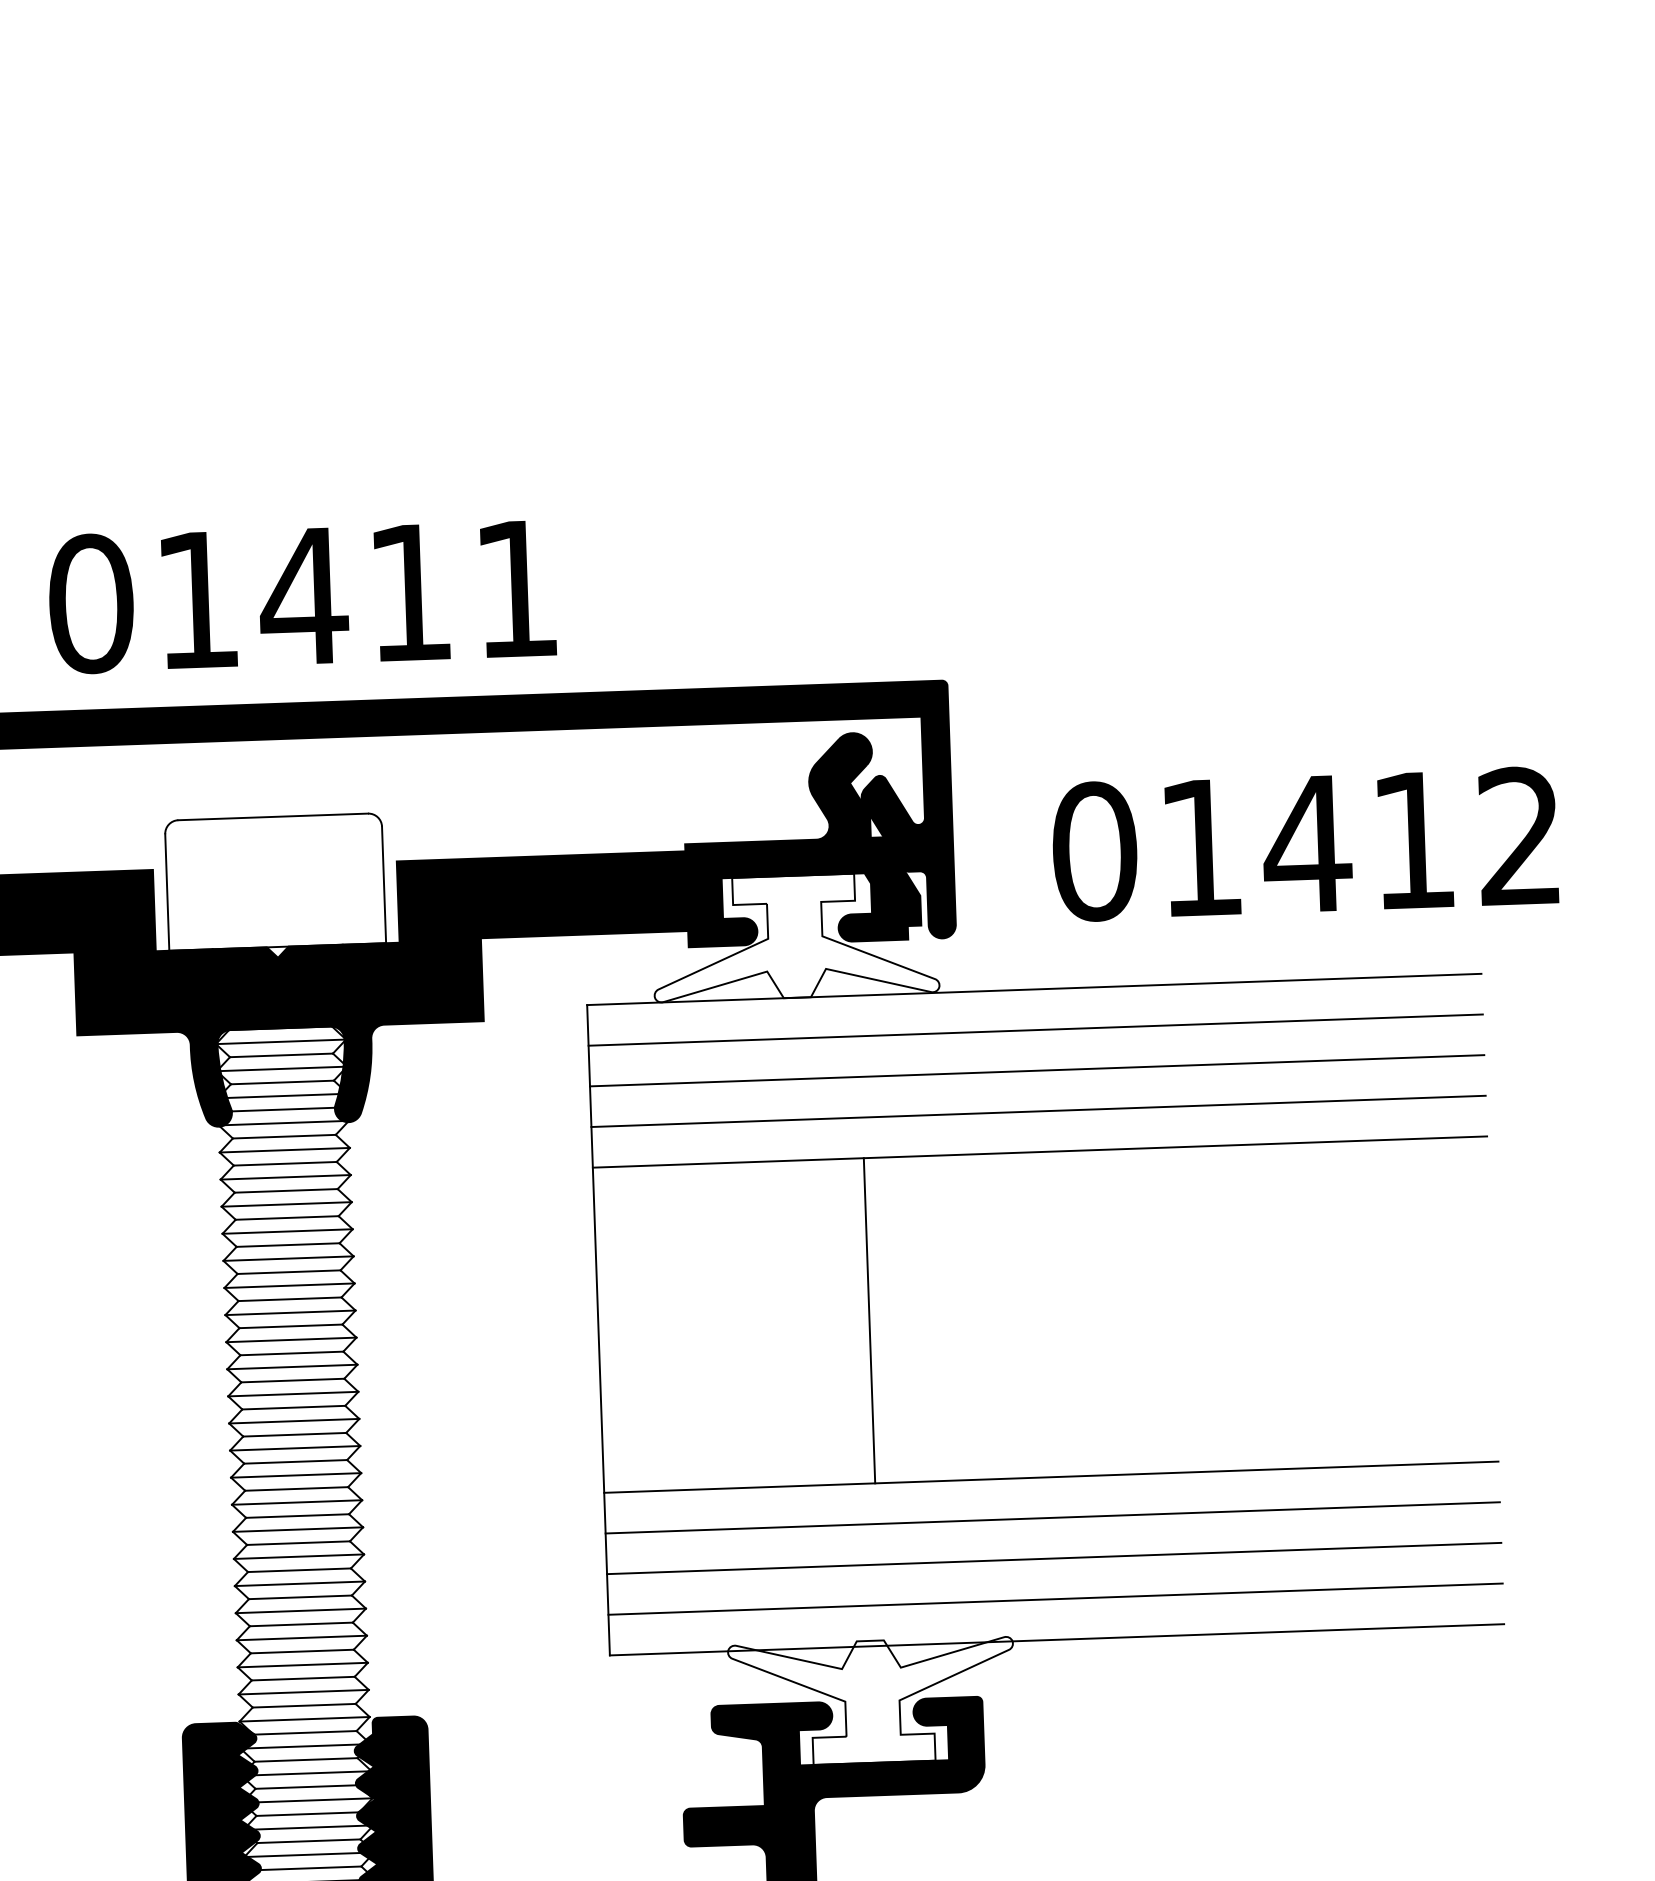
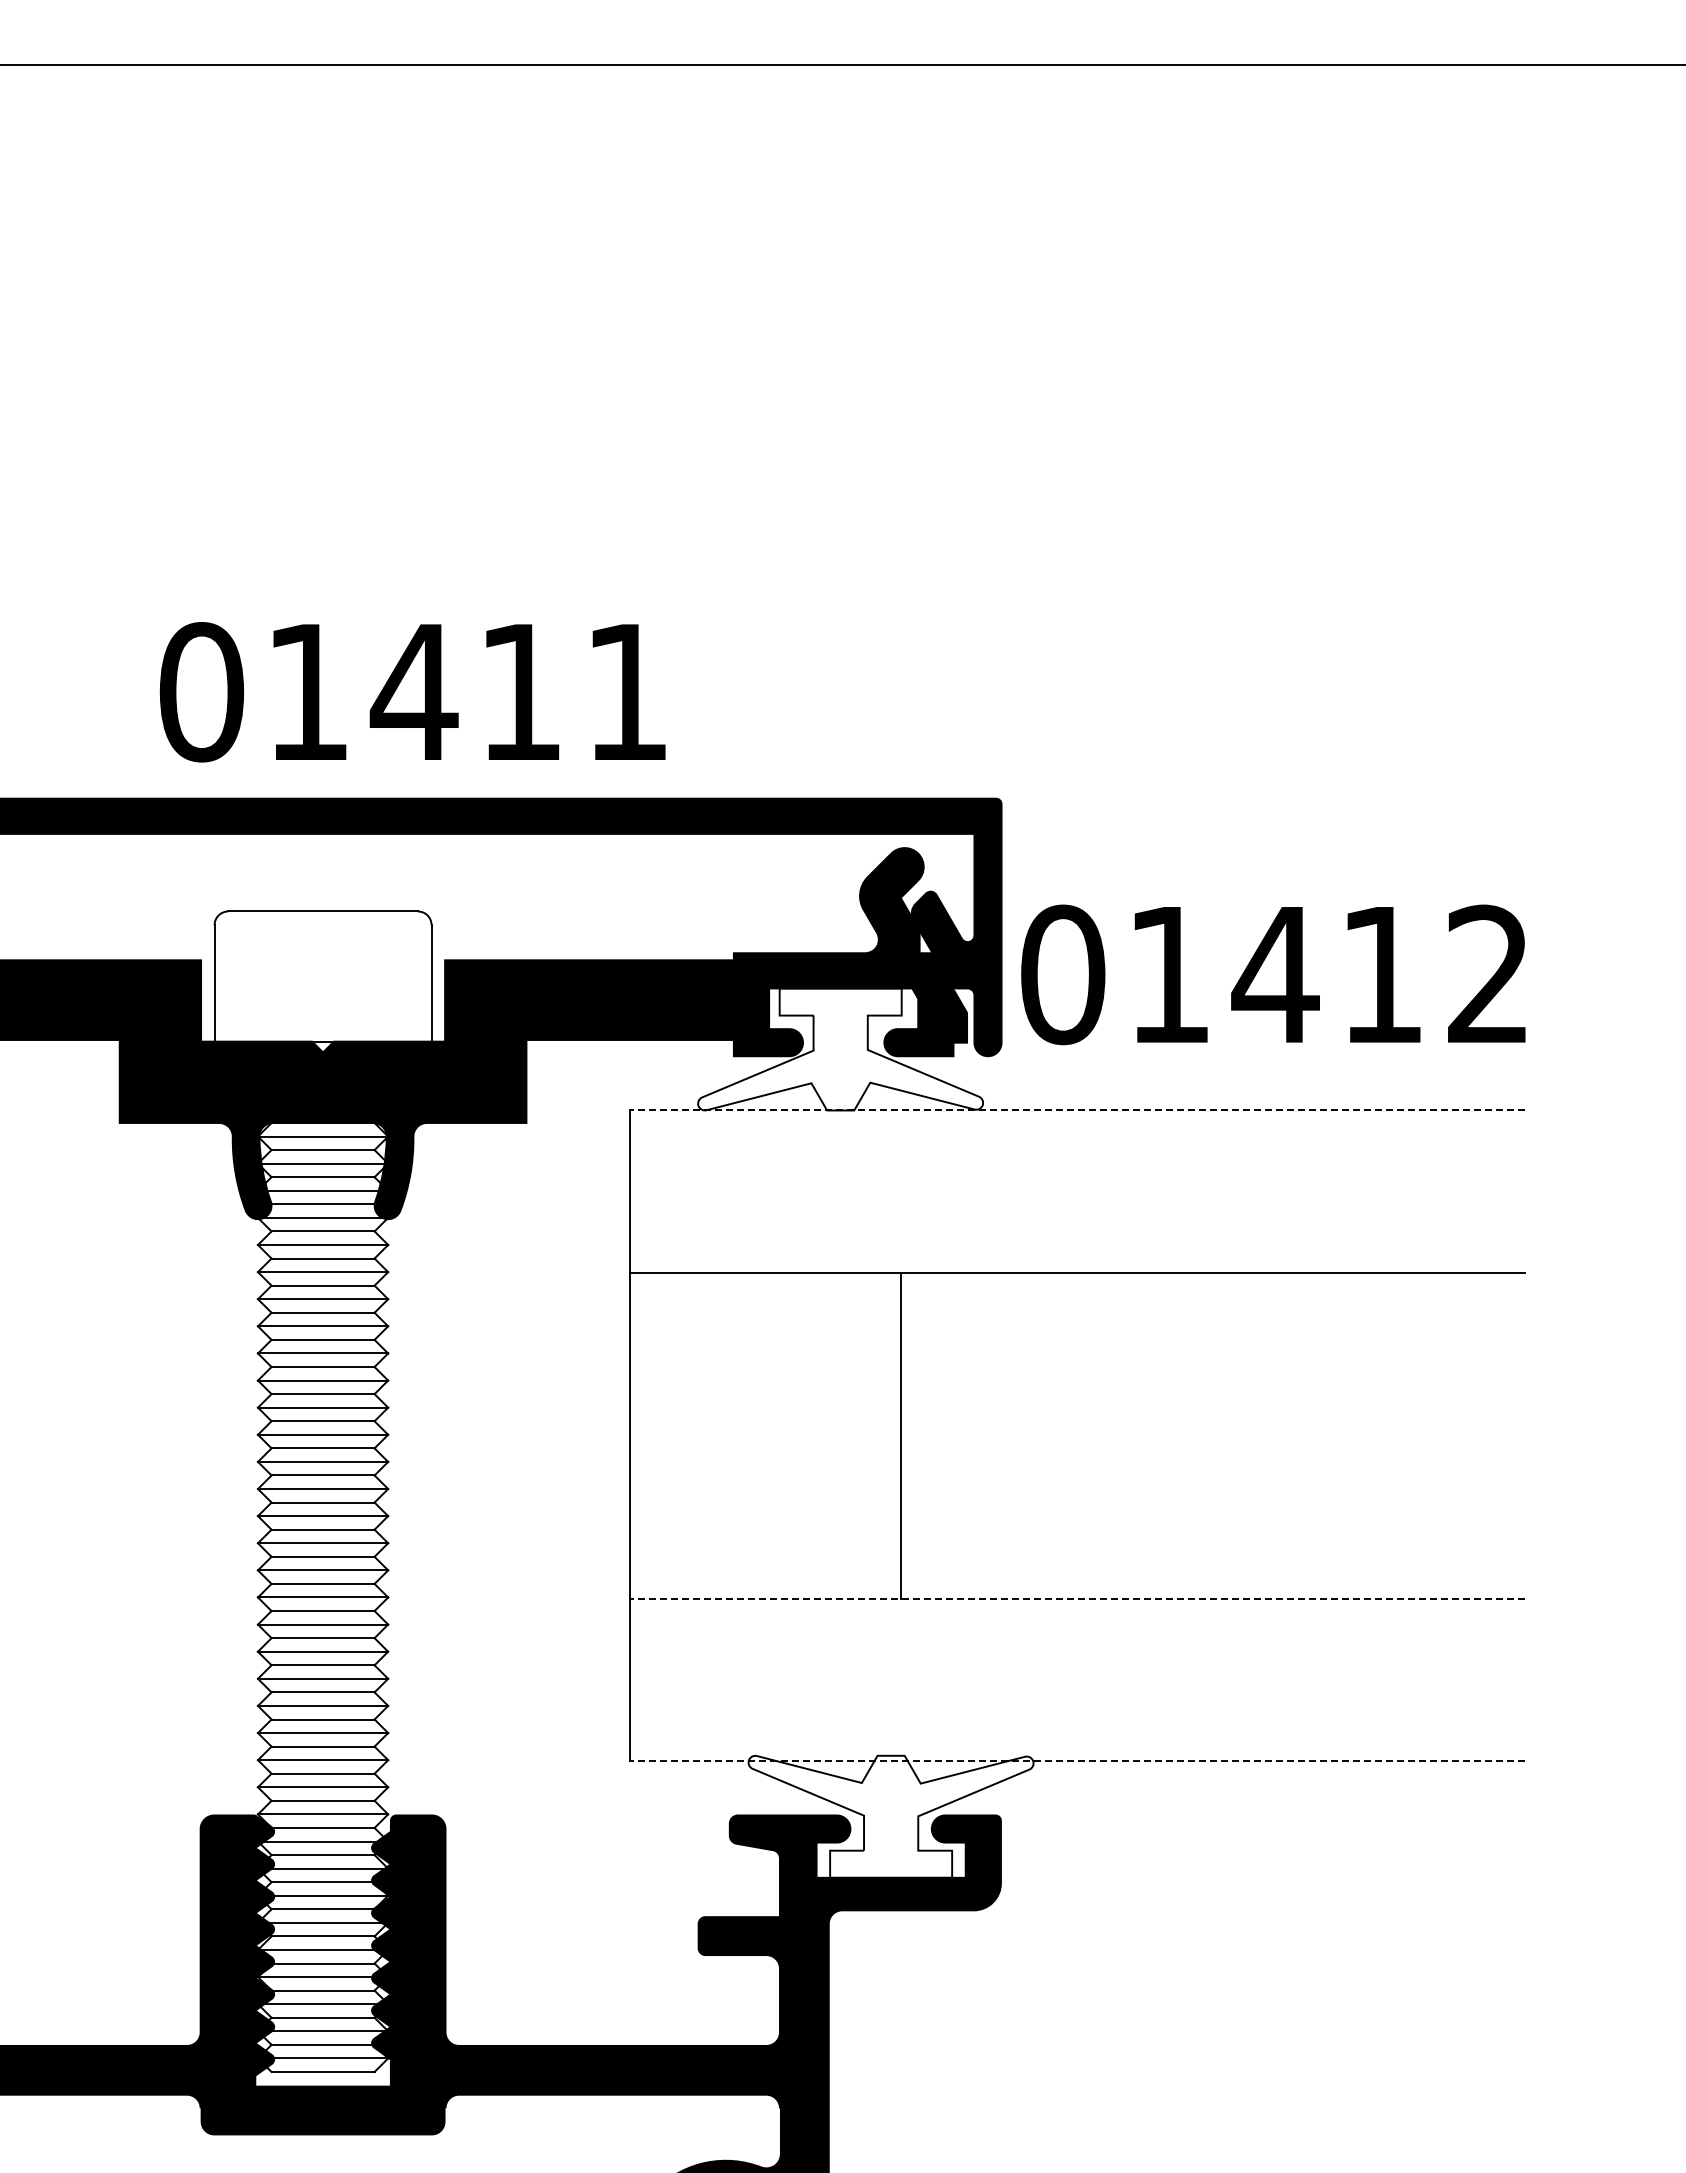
text: (301, 596) -> (412, 692), moved
text: (1305, 843) -> (1273, 974), moved
line: (1034, 989) -> (1077, 1110), solid -> dashed
line: (1035, 1030) -> (1077, 1151), removed
line: (1036, 1070) -> (1077, 1191), removed
line: (1038, 1111) -> (1077, 1232), removed
line: (1051, 1477) -> (1077, 1598), solid -> dashed
line: (1052, 1518) -> (1077, 1639), removed
line: (1053, 1558) -> (1077, 1679), removed
line: (1055, 1599) -> (1077, 1720), removed
line: (1056, 1640) -> (1077, 1761), solid -> dashed

